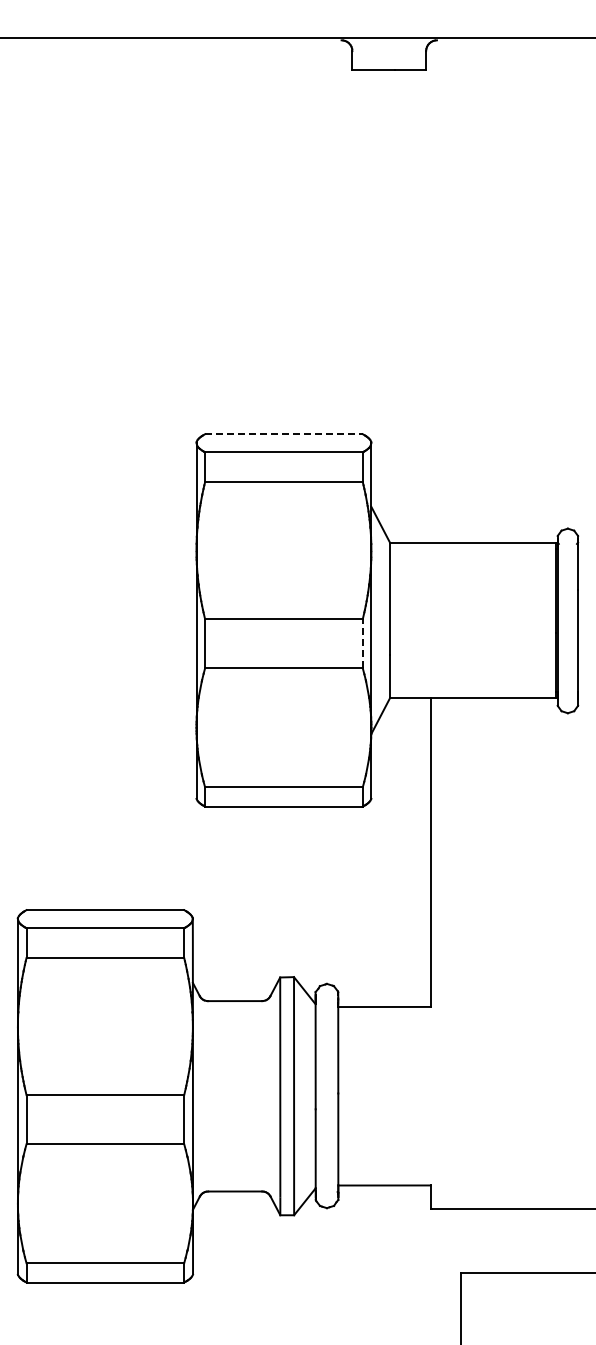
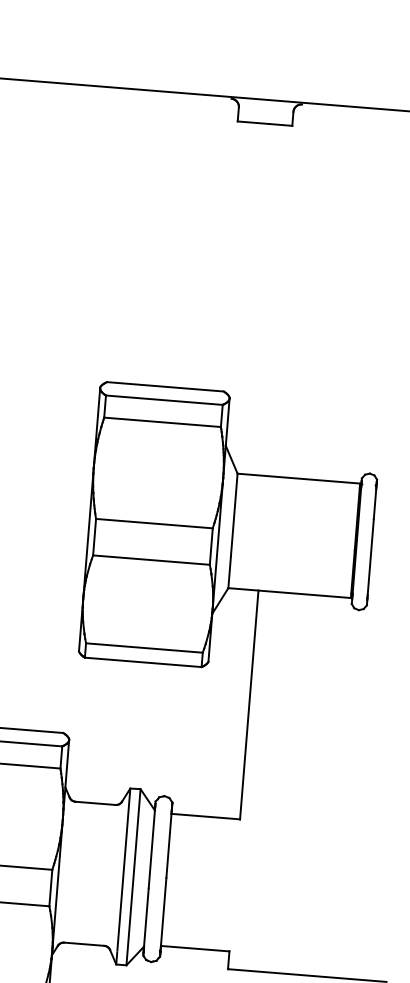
line: (283, 434) -> (165, 387), dashed -> solid
line: (362, 643) -> (211, 546), dashed -> solid

